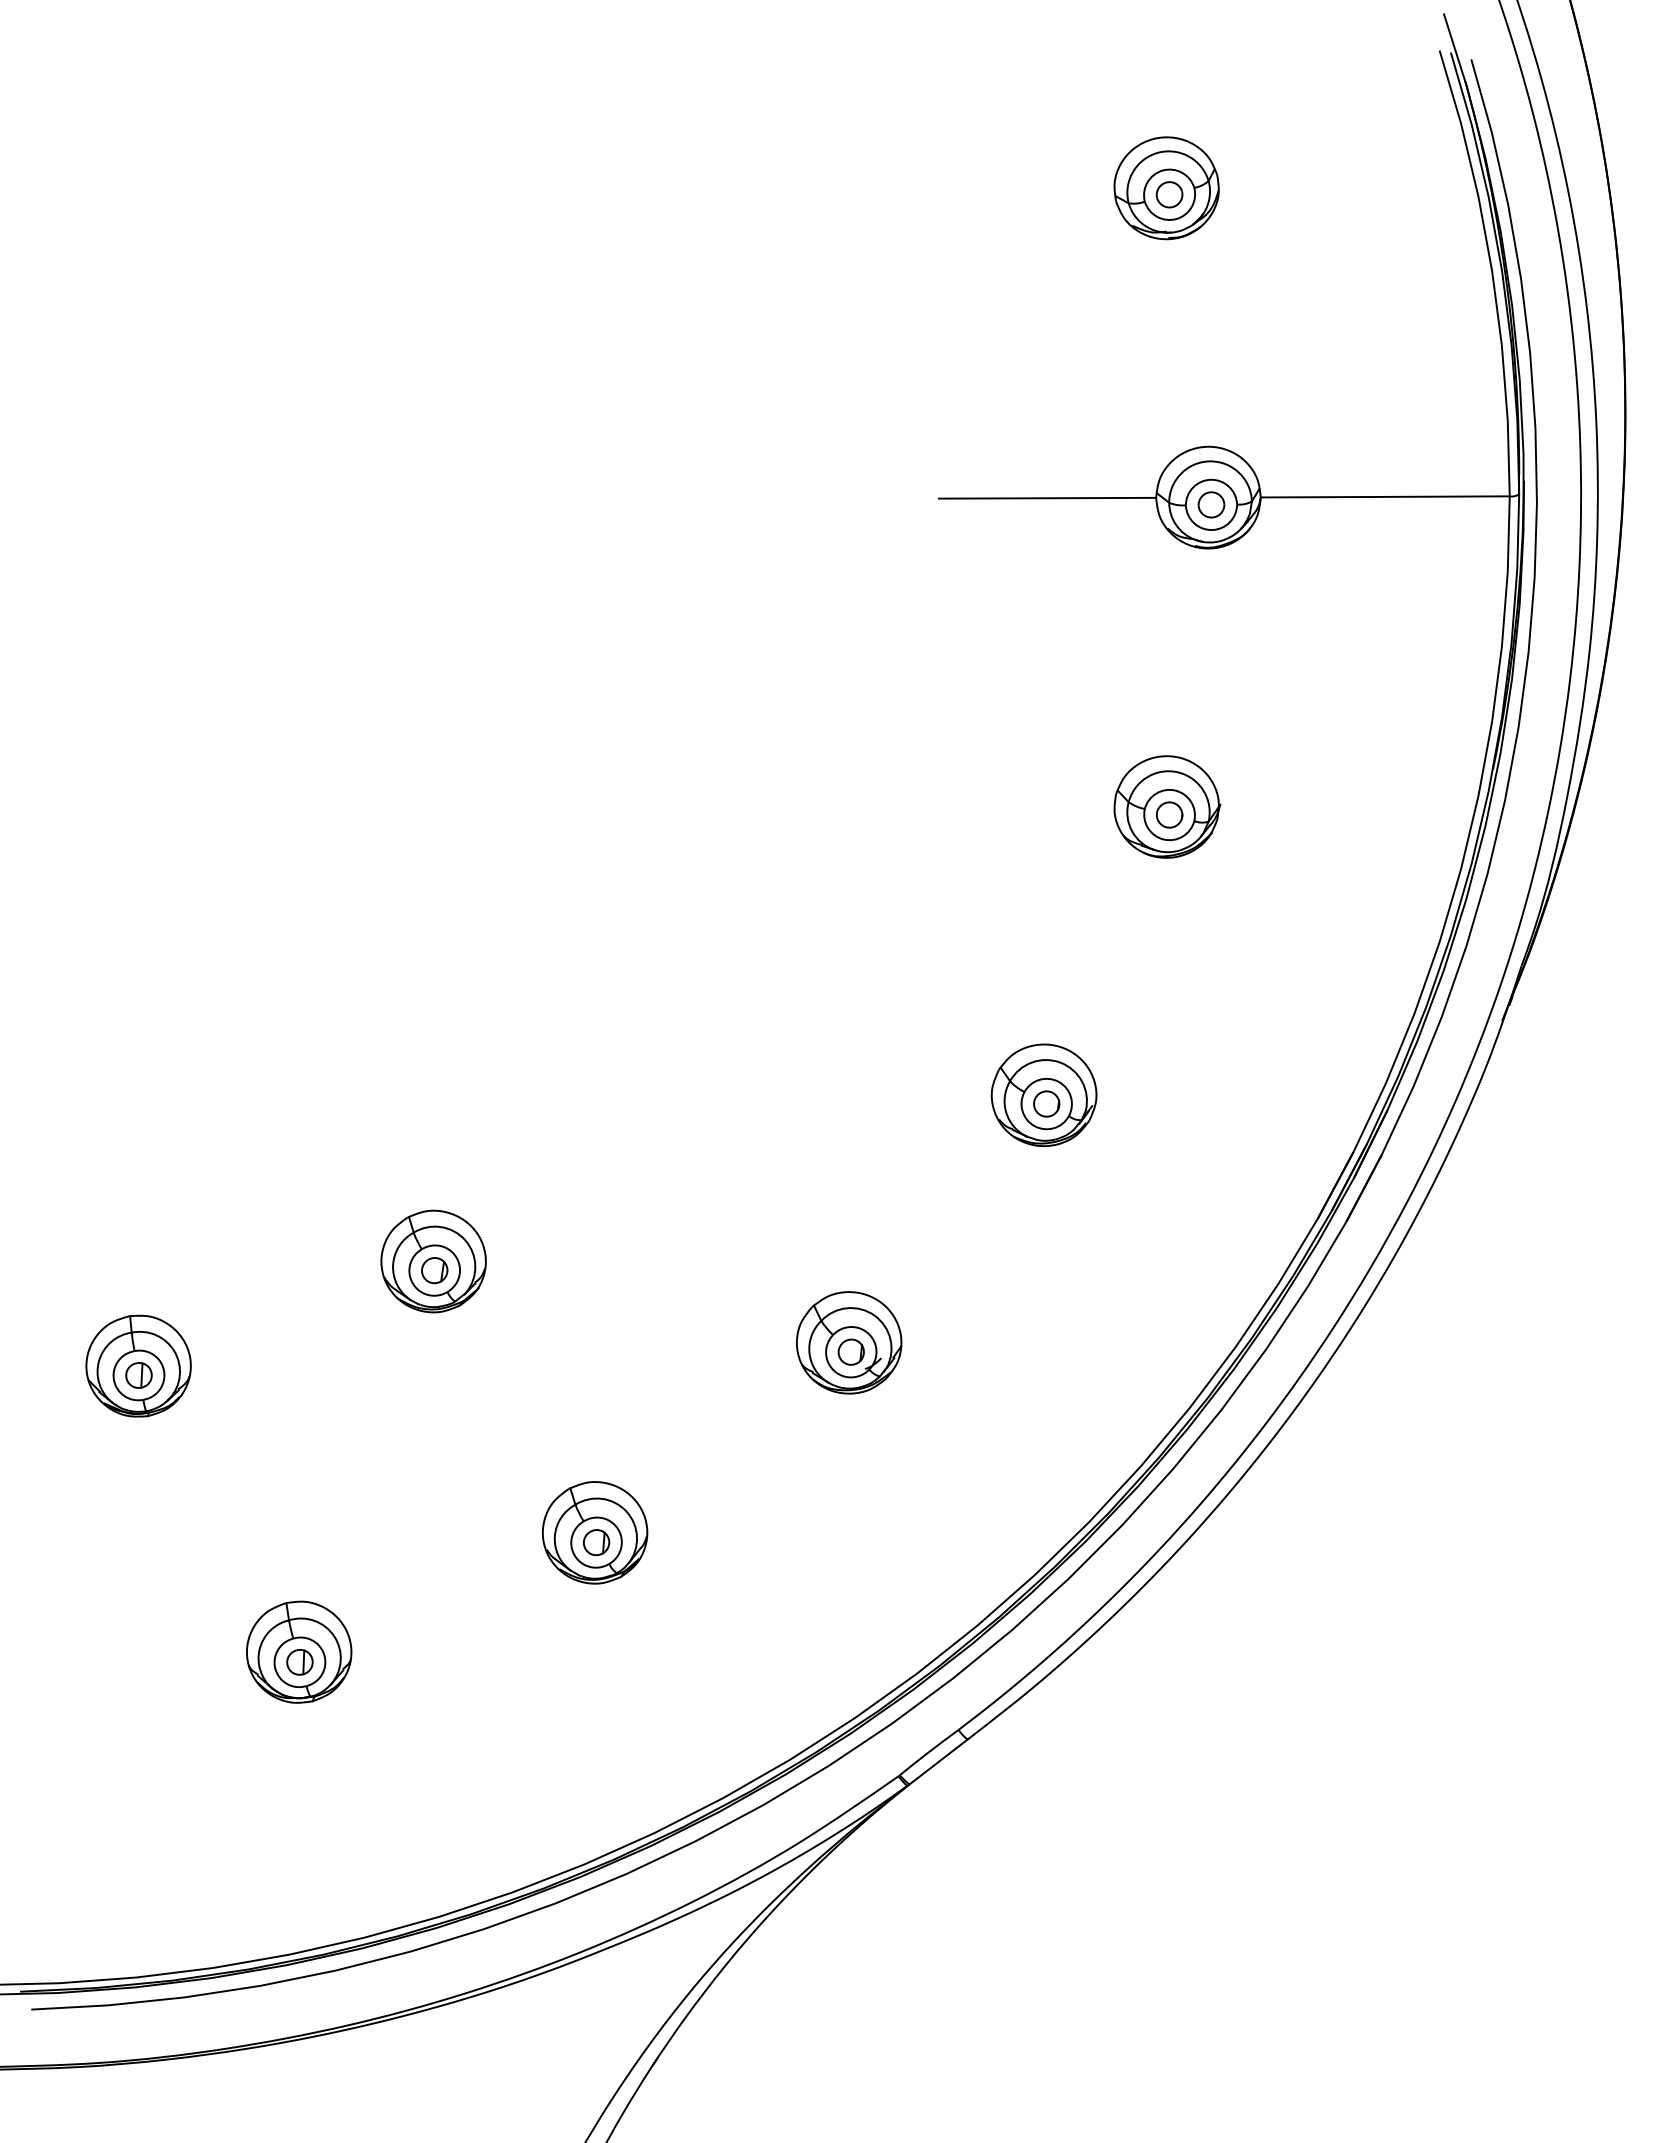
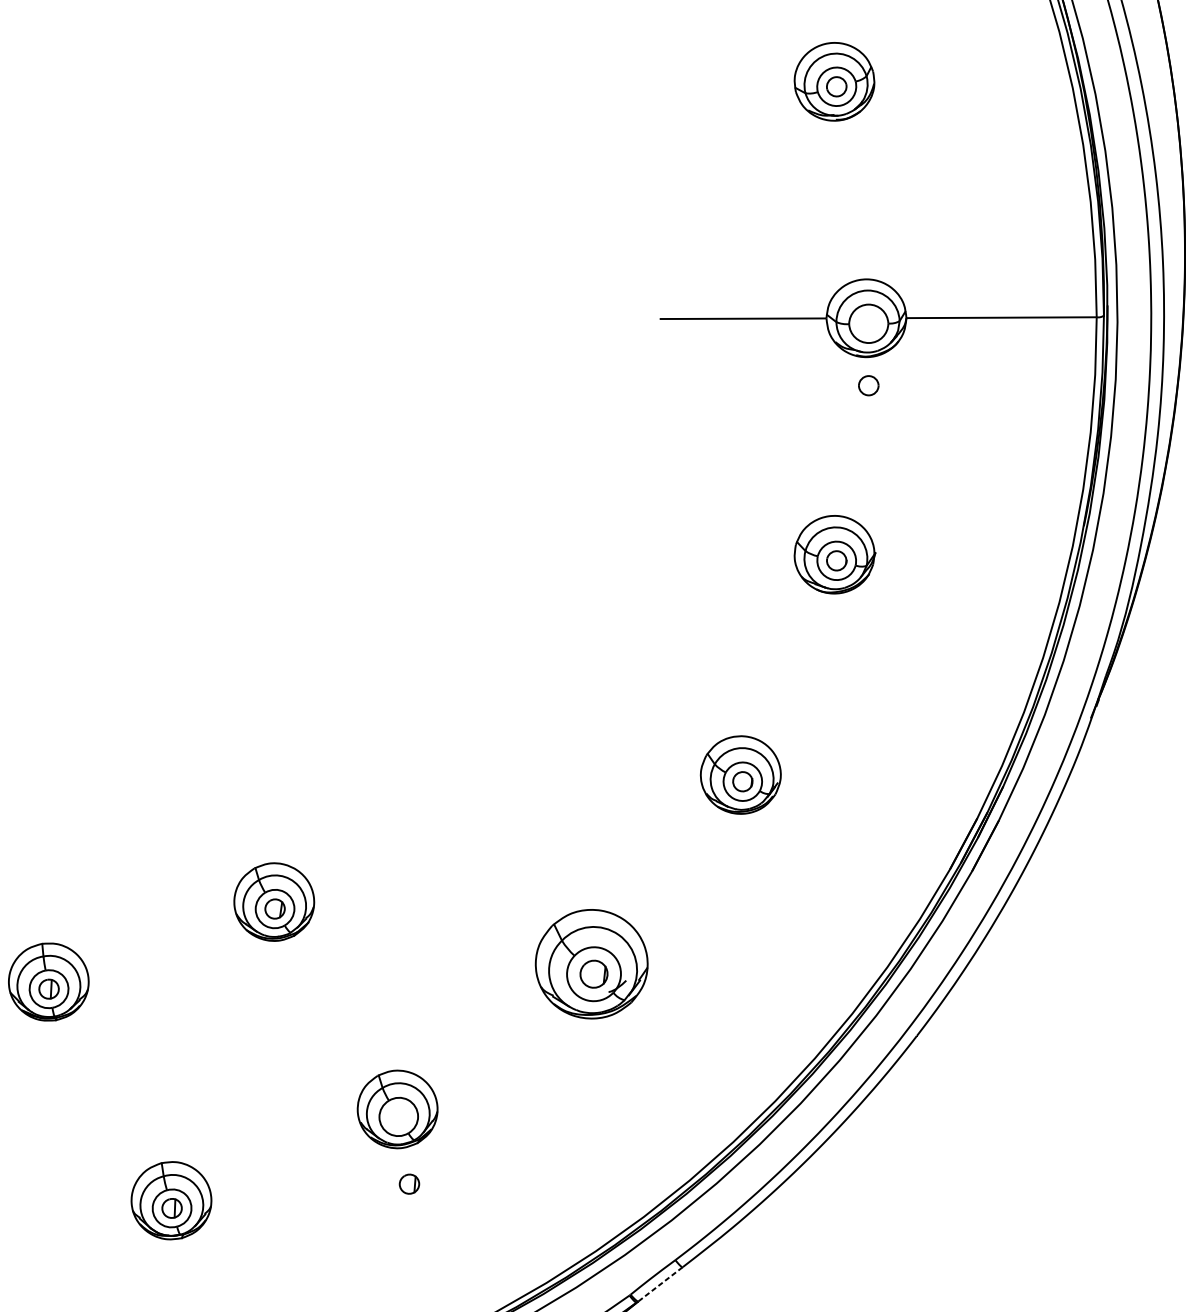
part: (1211, 504) -> (868, 385), moved
part: (849, 1342) -> (592, 963), size x1.4
part: (596, 1542) -> (409, 1184), moved
line: (939, 1761) -> (660, 1284), solid -> dashed

